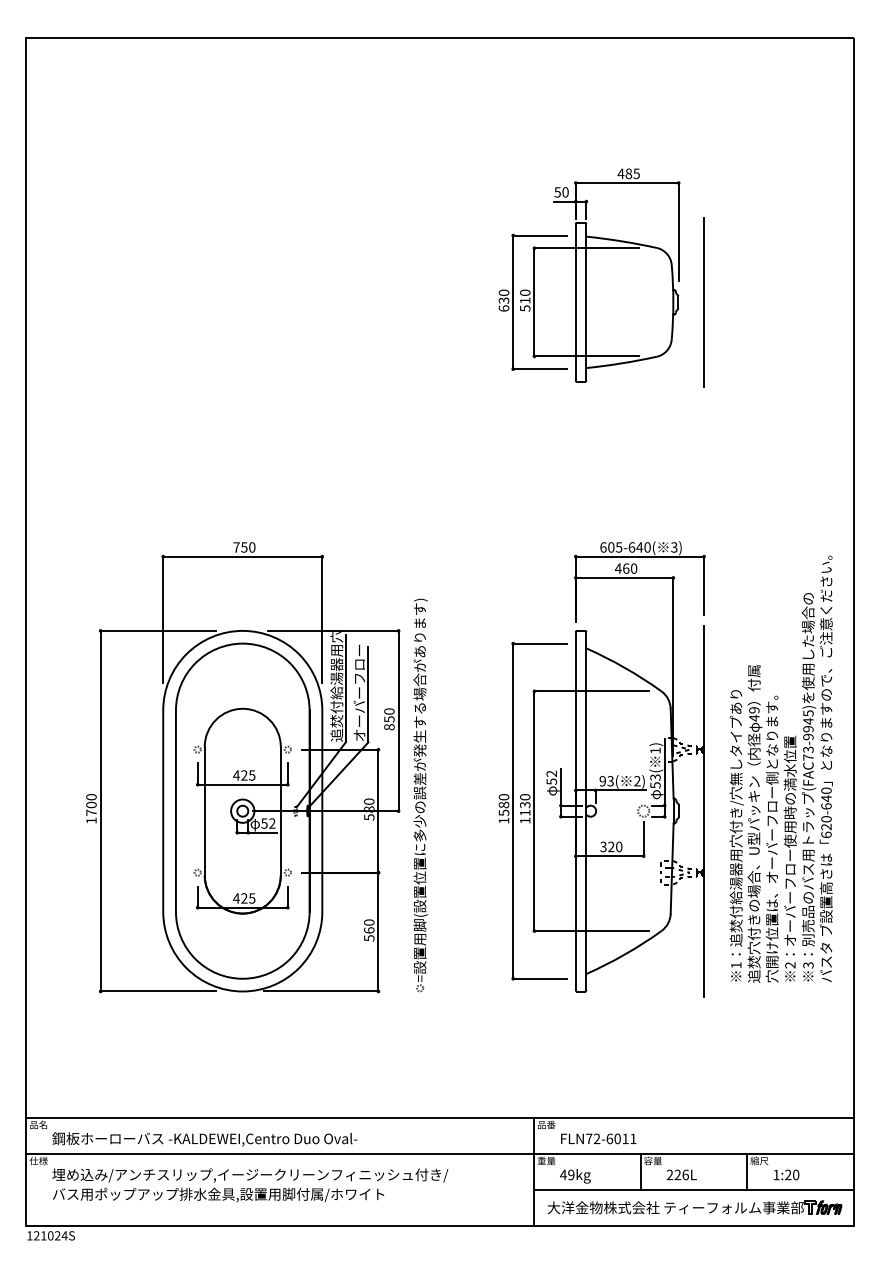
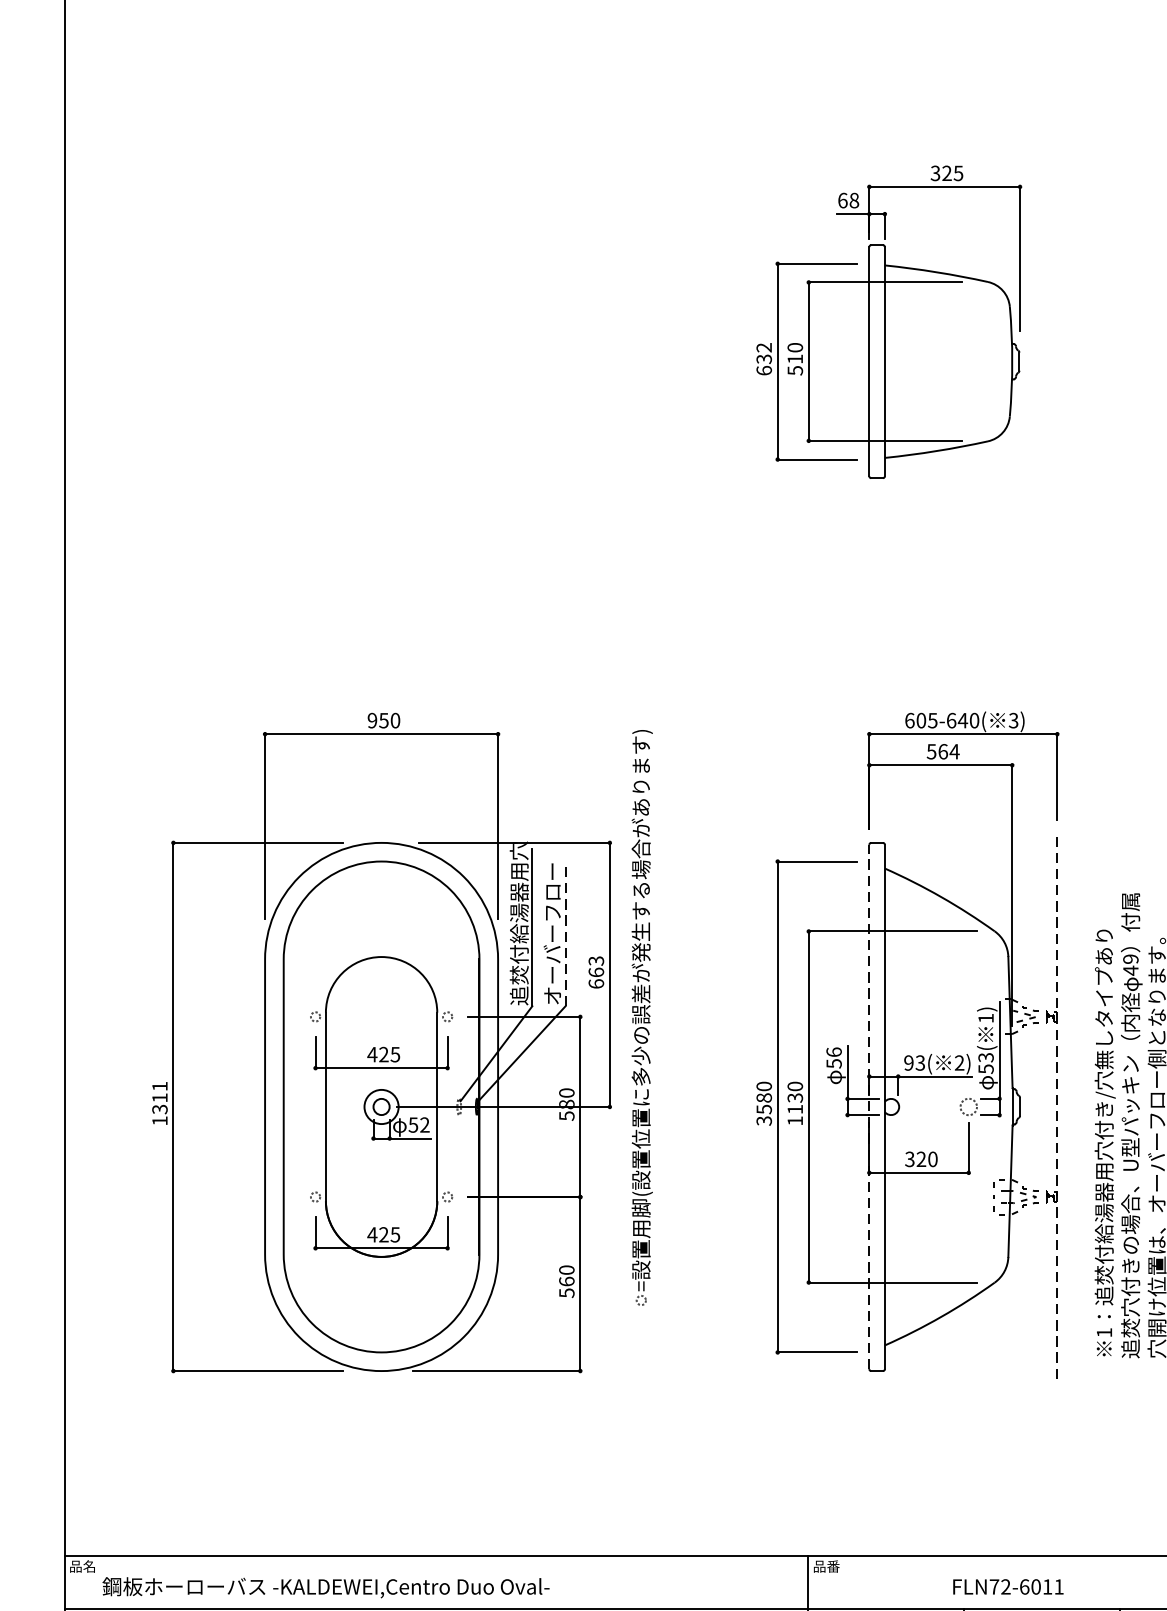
text: (624, 173) -> (940, 172), 485 -> 325
text: (561, 192) -> (848, 200), 50 -> 68
text: (504, 292) -> (764, 347), 630 -> 632
line: (704, 302) -> (1057, 361), removed
text: (236, 547) -> (372, 720), 750 -> 950
text: (625, 568) -> (942, 751), 460 -> 564
line: (368, 694) -> (565, 936), solid -> dashed
text: (389, 719) -> (596, 972), 850 -> 663
text: (551, 773) -> (833, 1051), 52 -> 56
part: (420, 795) -> (641, 1018), moved
text: (91, 805) -> (159, 1098), 1700 -> 1311
line: (575, 810) -> (868, 1105), solid -> dashed
line: (704, 811) -> (1057, 1107), solid -> dashed
text: (503, 820) -> (763, 1120), 1580 -> 3580
text: (598, 1138) -> (1008, 1586), moved

